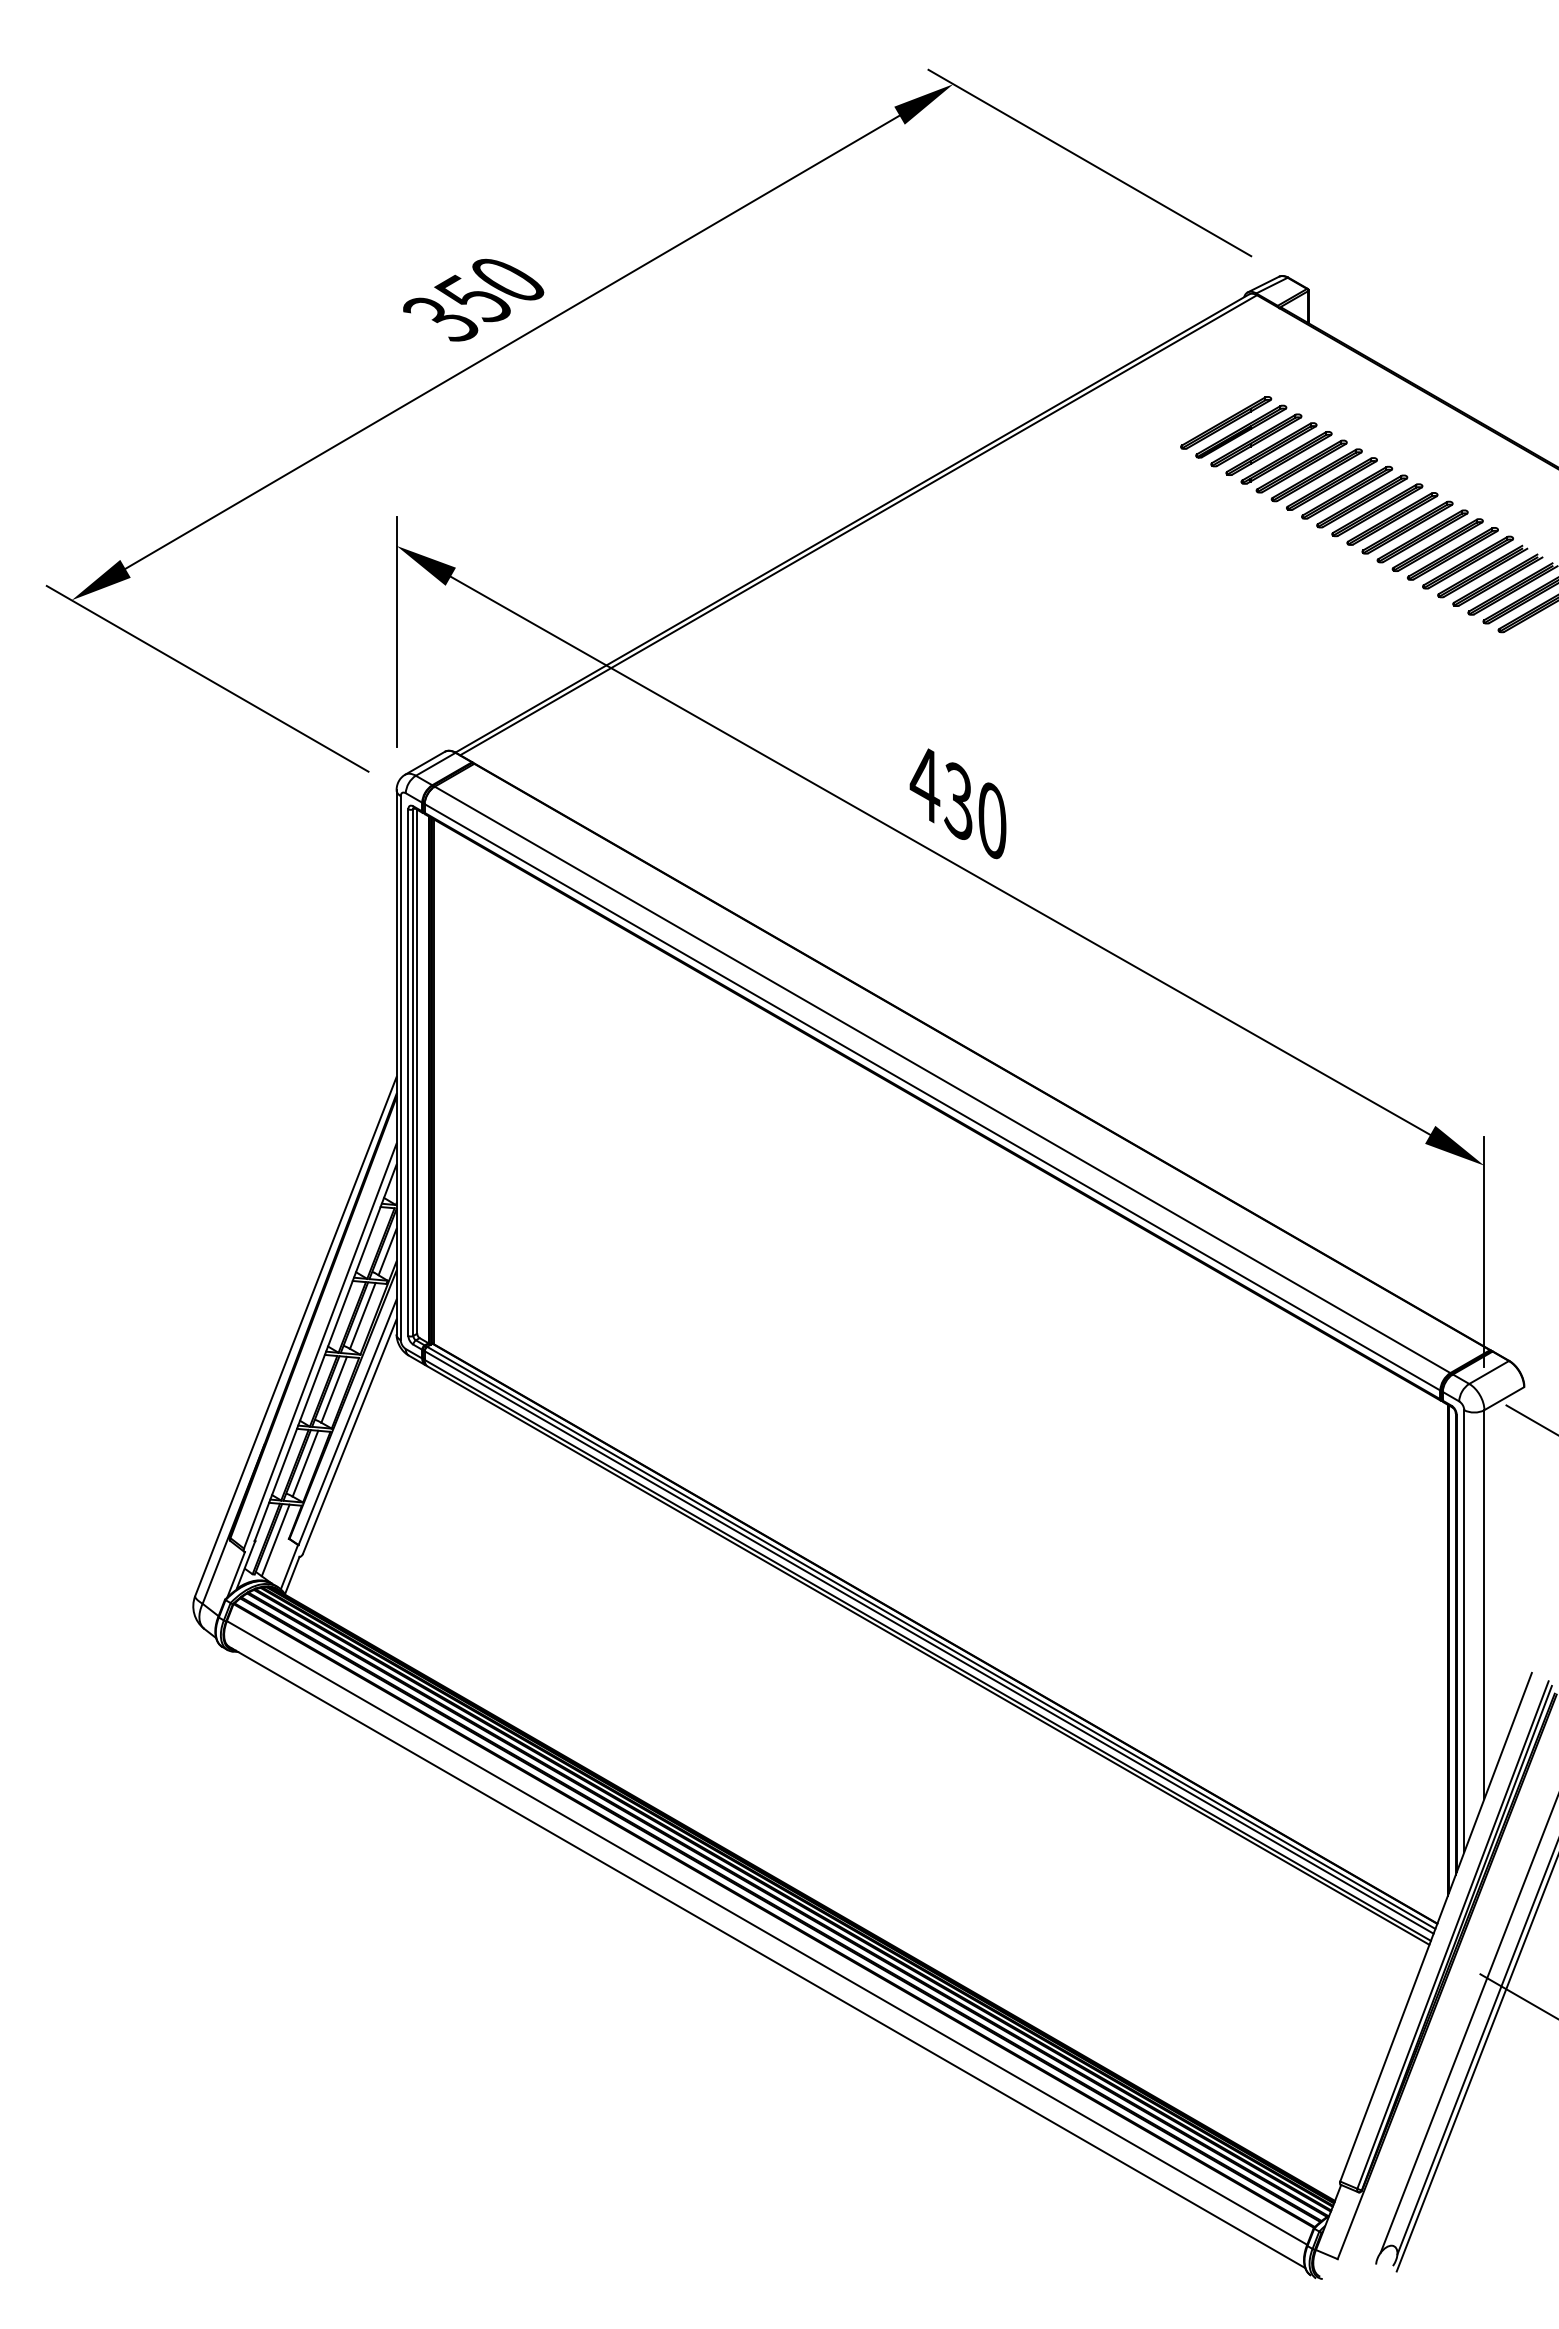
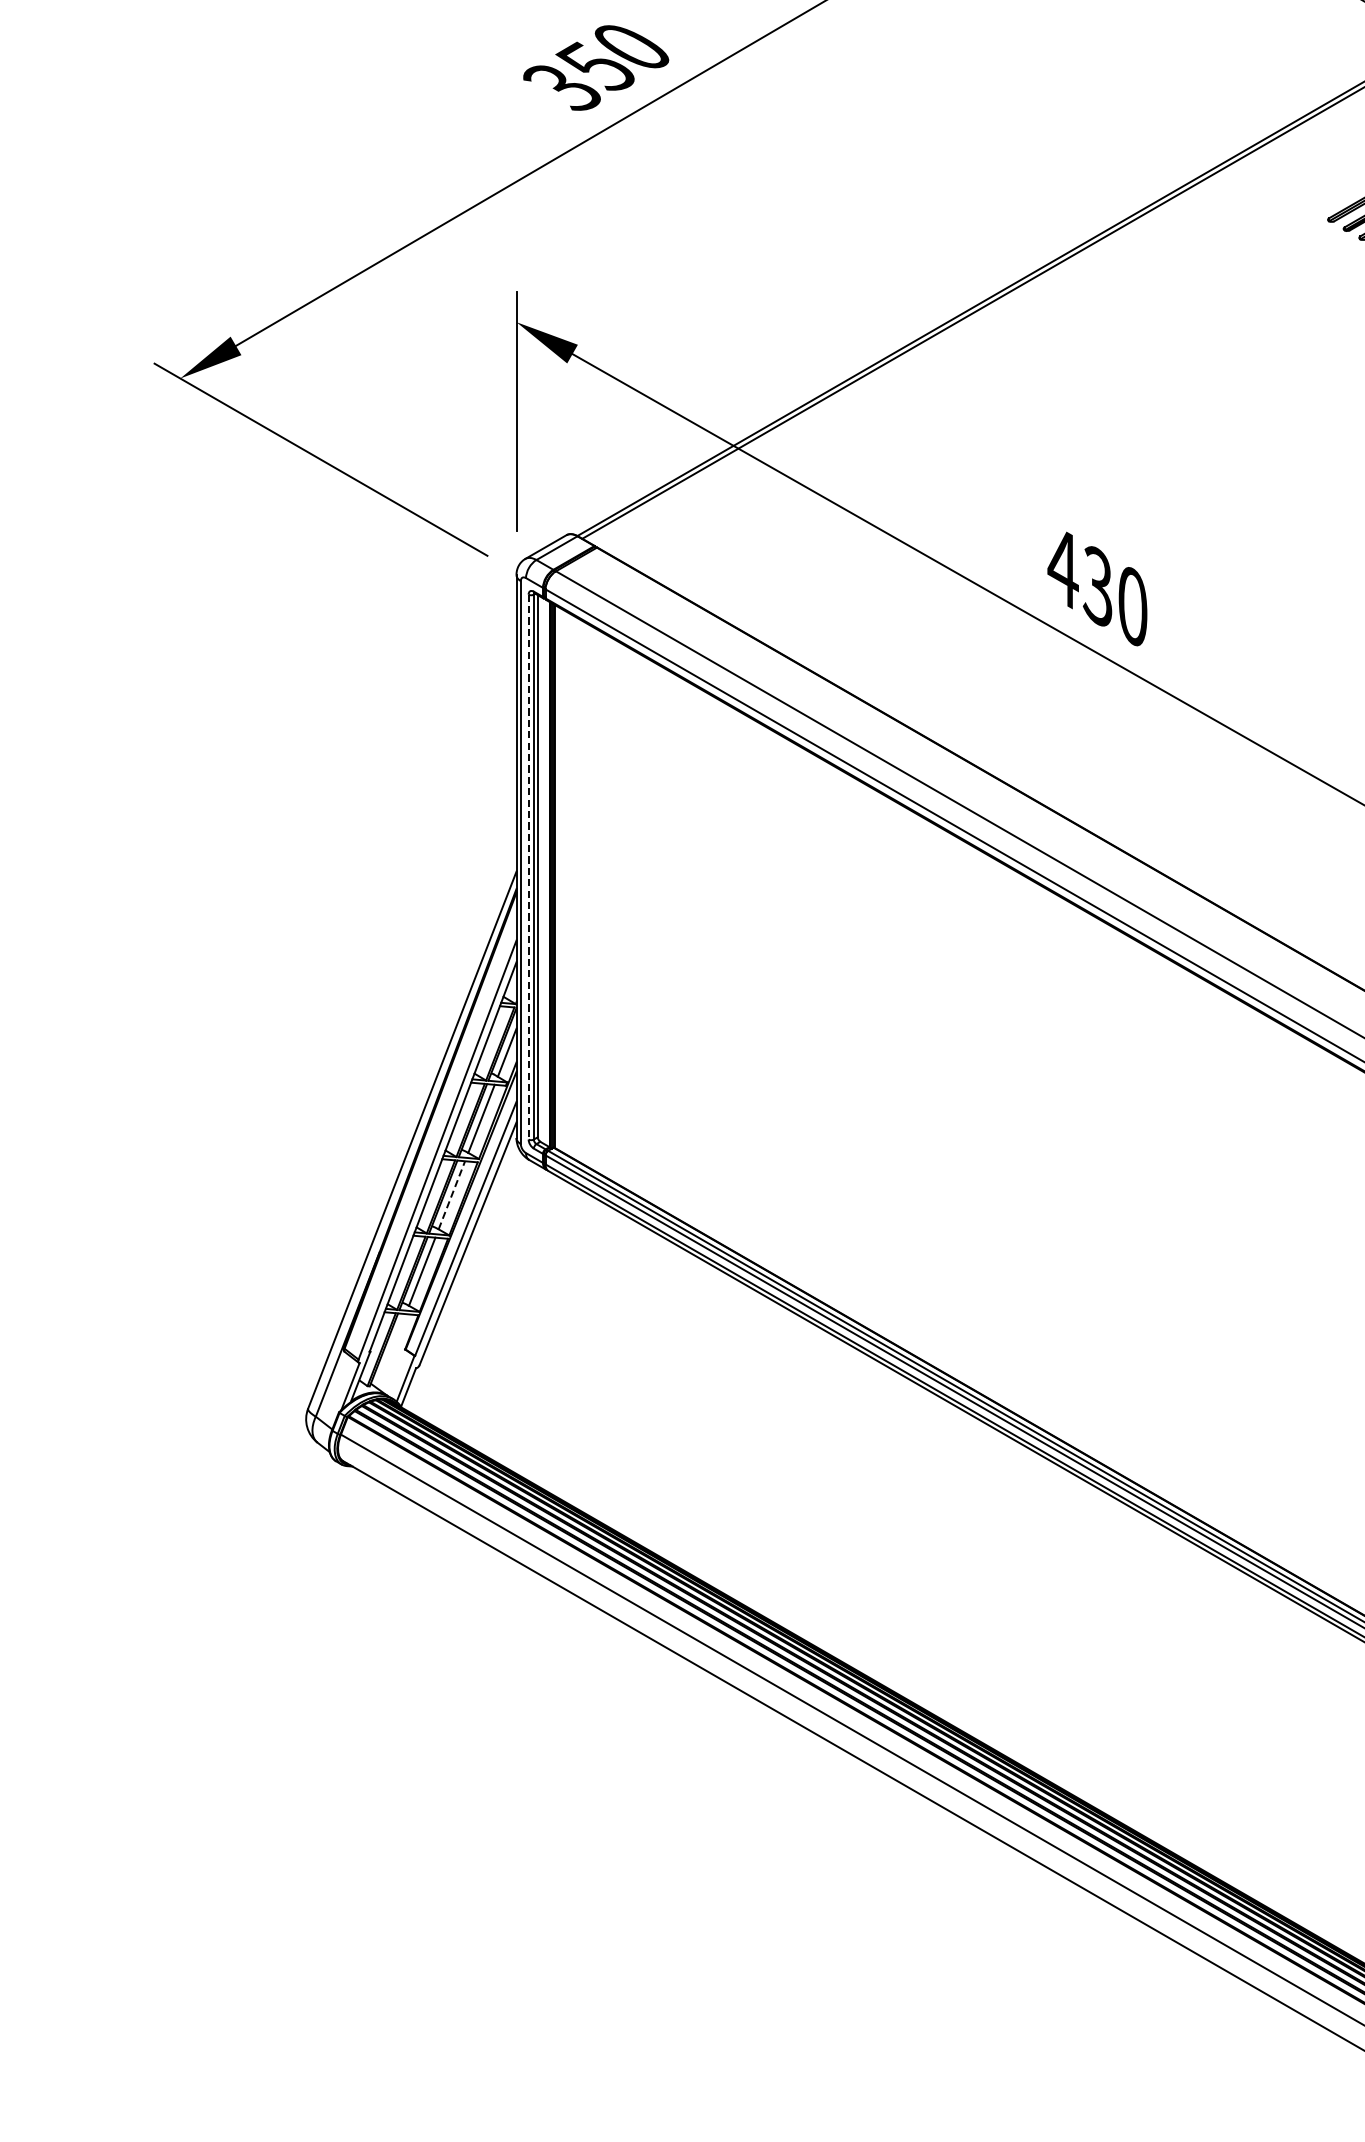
line: (408, 1073) -> (528, 868), solid -> dashed
line: (334, 1389) -> (452, 1194), solid -> dashed
line: (275, 1540) -> (391, 1351), removed

